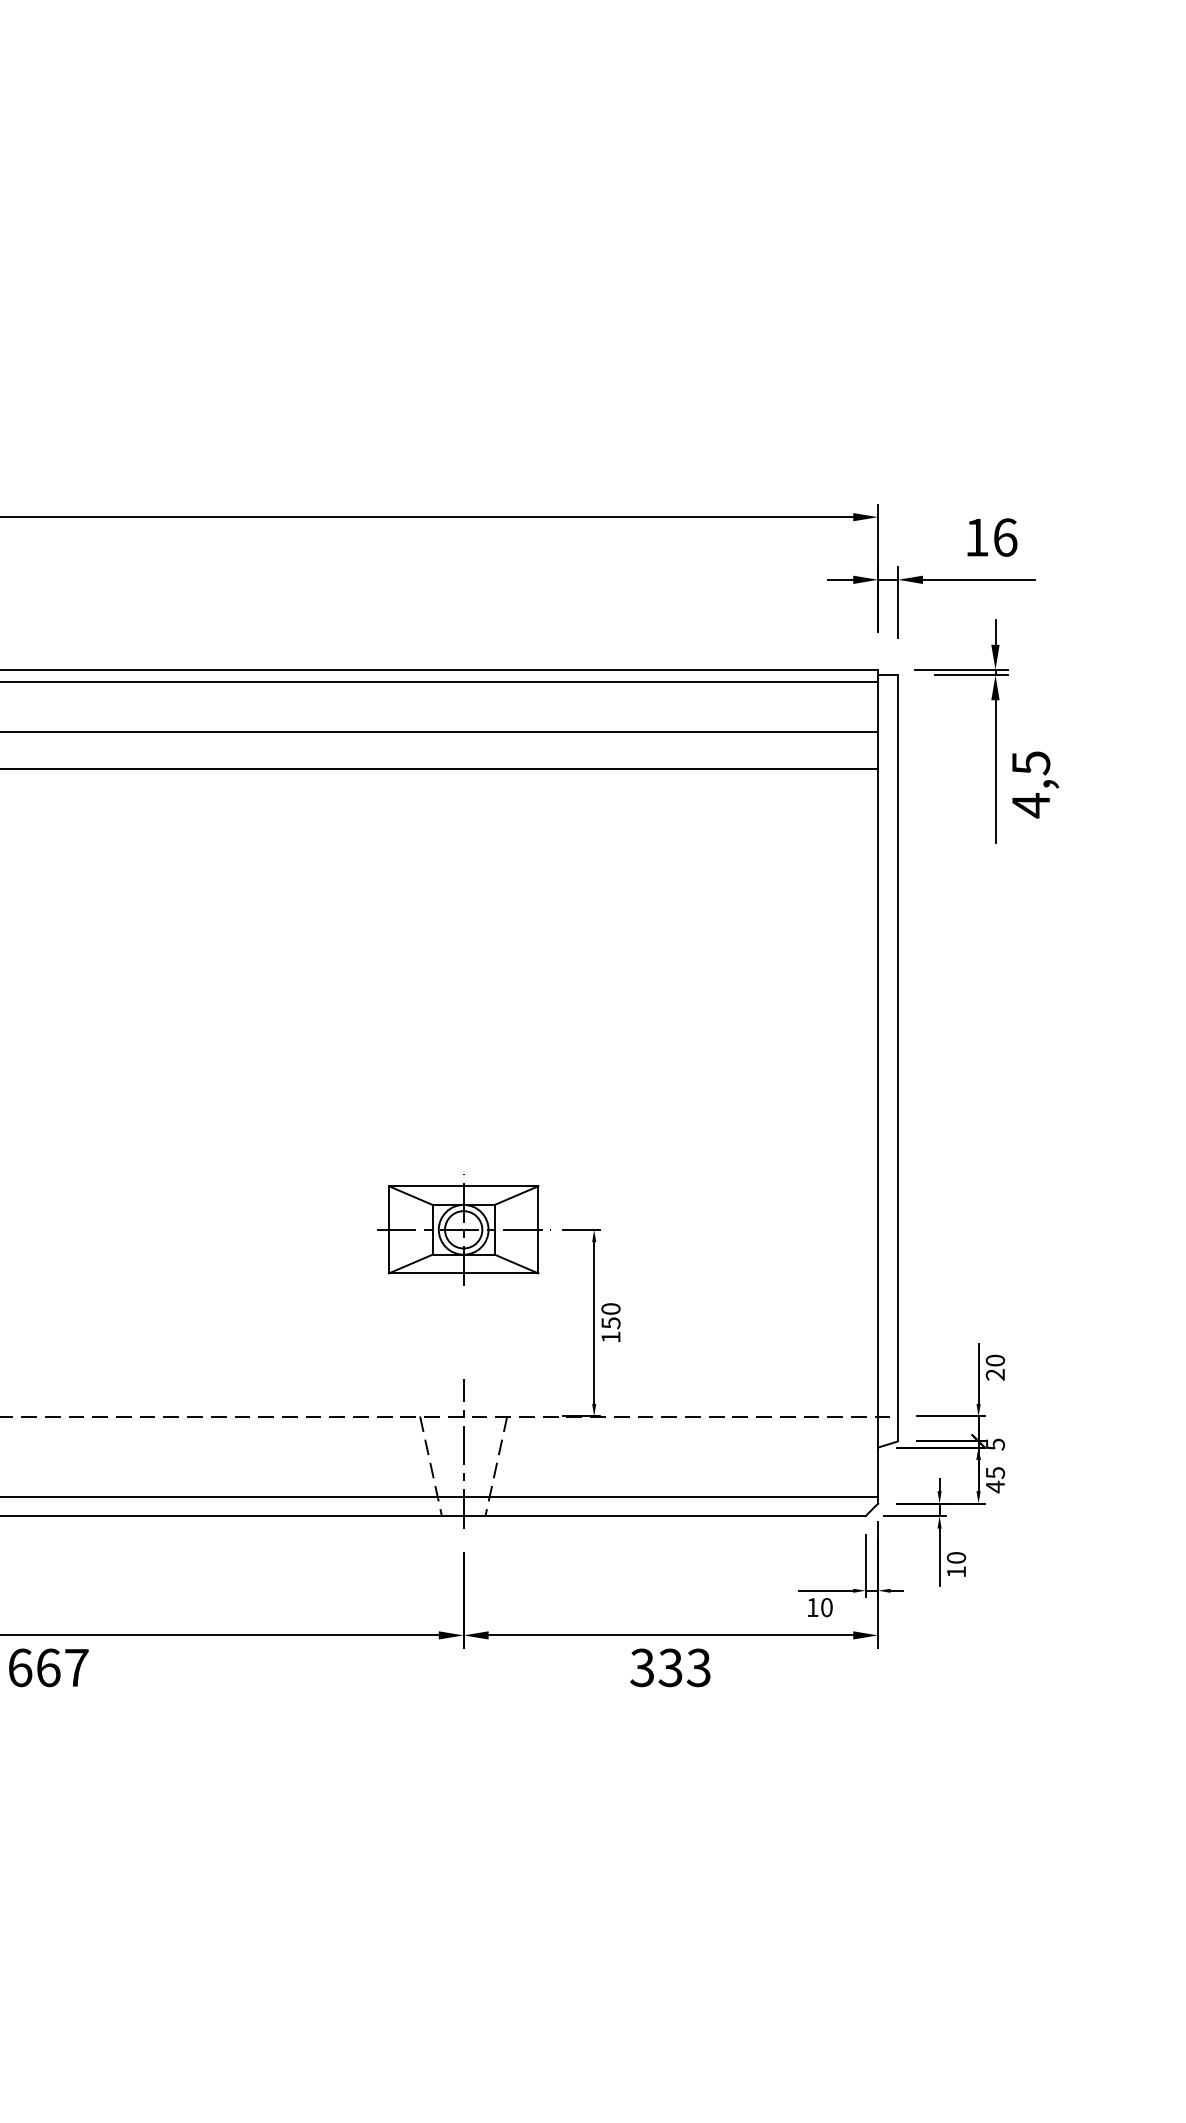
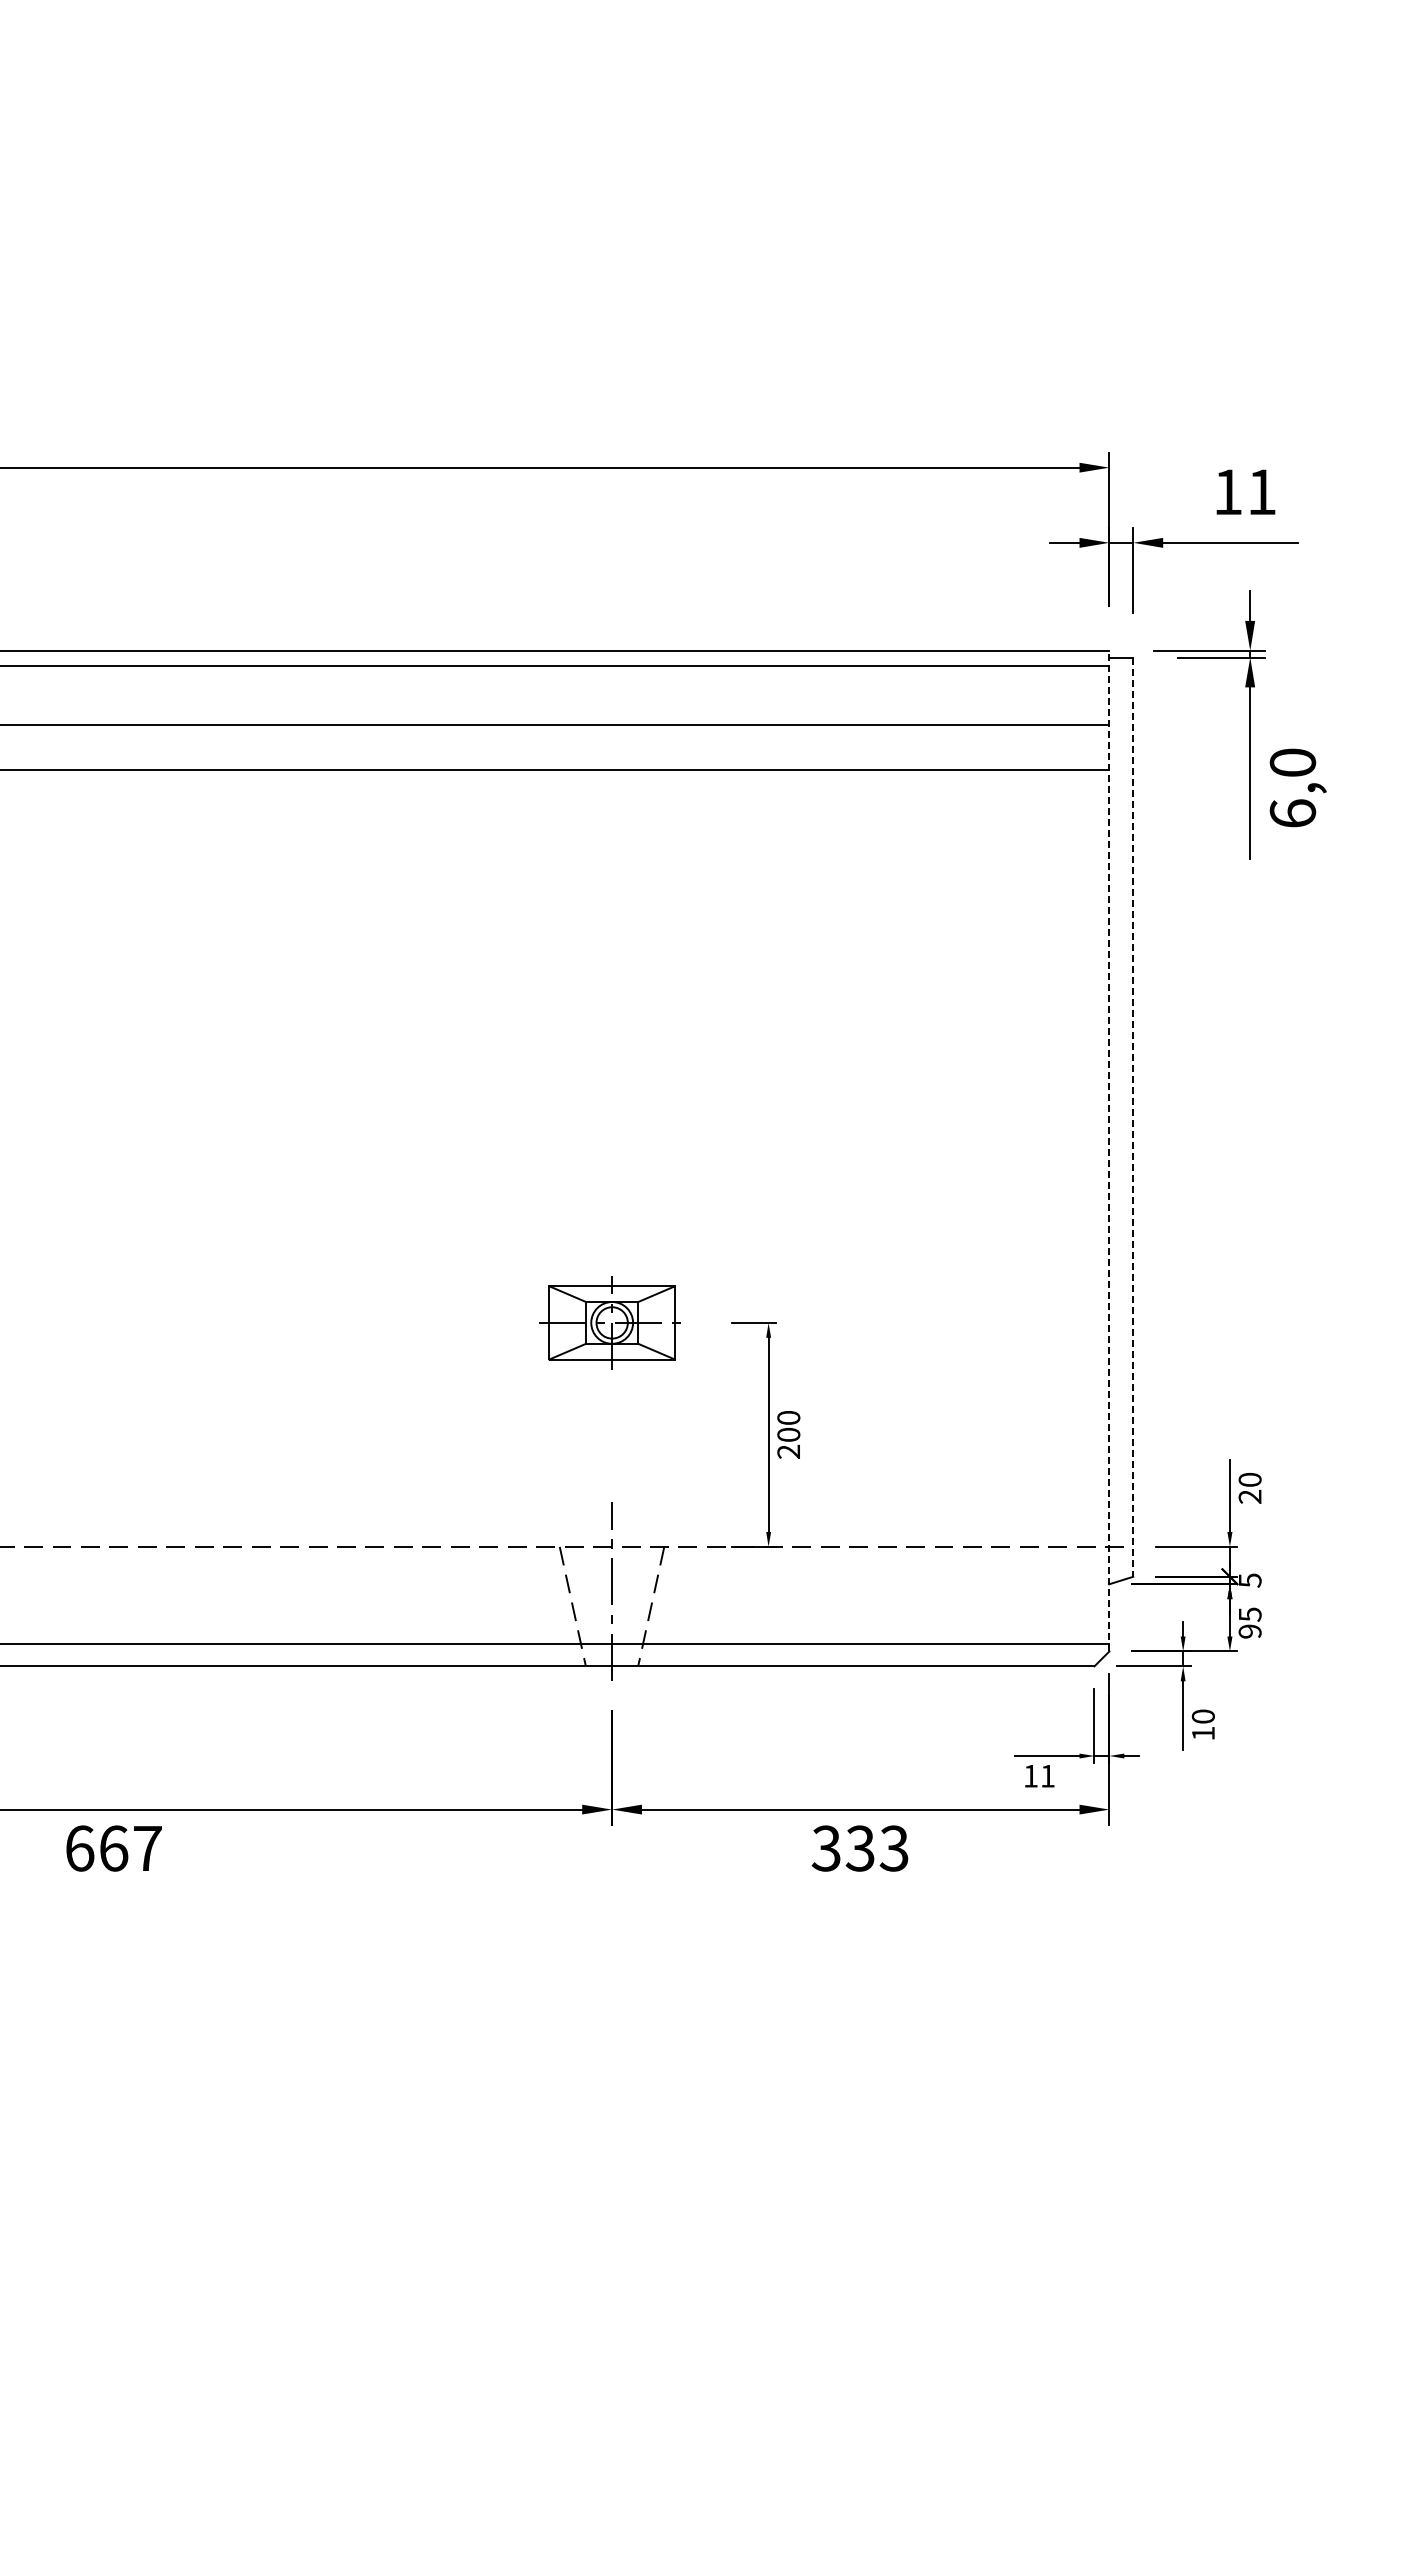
text: (1005, 537) -> (1262, 492), 16 -> 11
text: (1030, 784) -> (1292, 788), 4,5 -> 6,0
line: (898, 1058) -> (1133, 1117), solid -> dashed
line: (878, 1086) -> (1109, 1150), solid -> dashed
part: (464, 1229) -> (612, 1322), size x0.7
text: (610, 1330) -> (788, 1443), 150 -> 200
text: (994, 1486) -> (1249, 1631), 45 -> 95
text: (826, 1606) -> (1047, 1775), 10 -> 11

